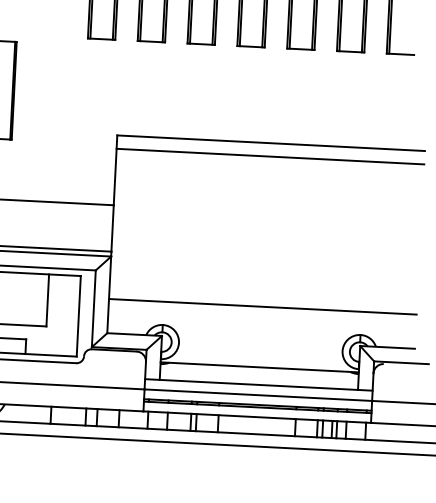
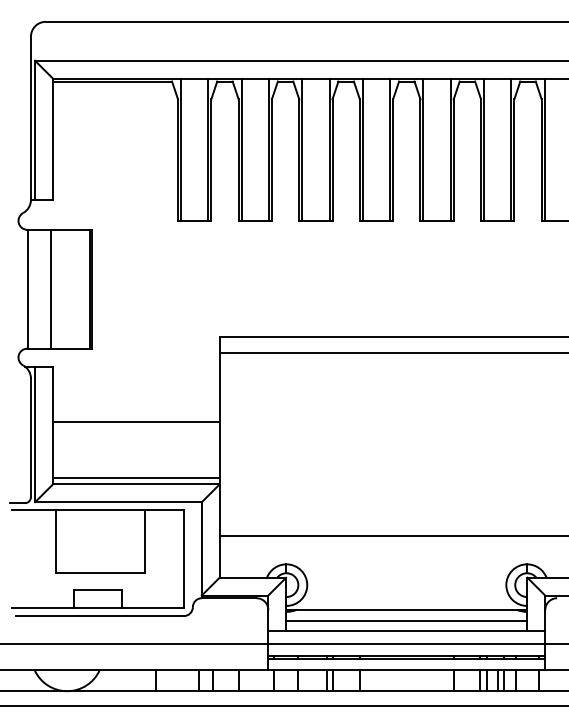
line: (259, 376) -> (406, 620), added

